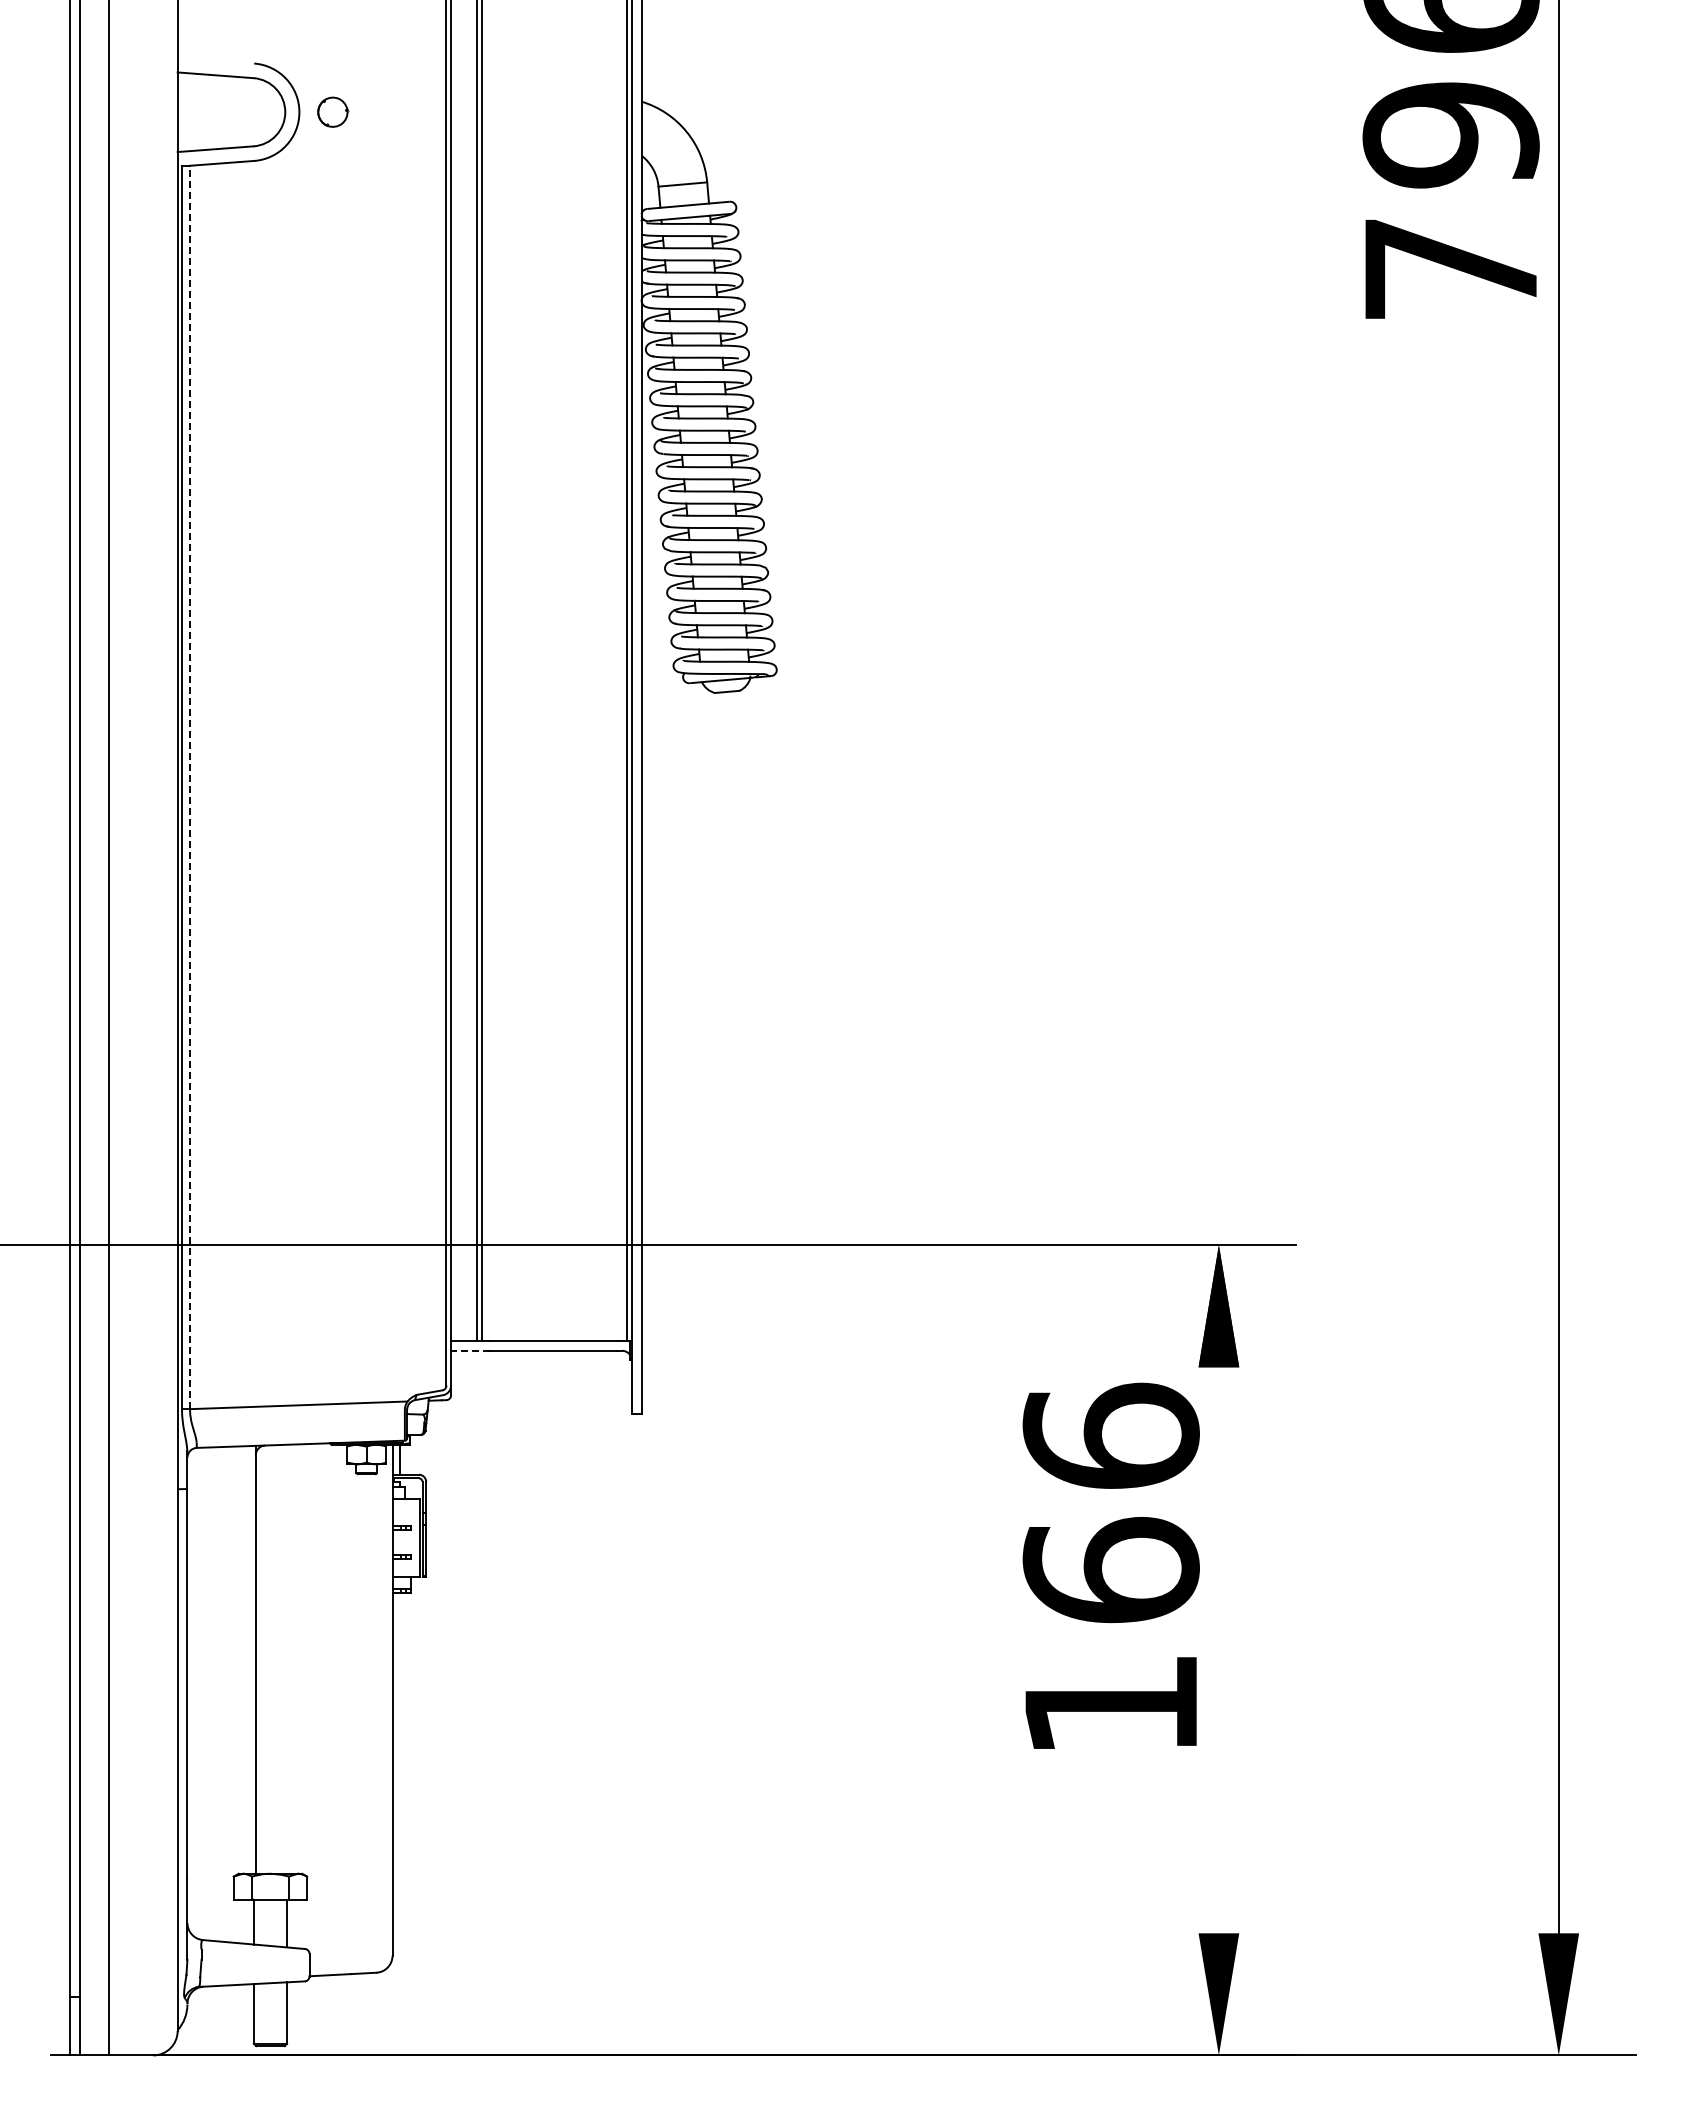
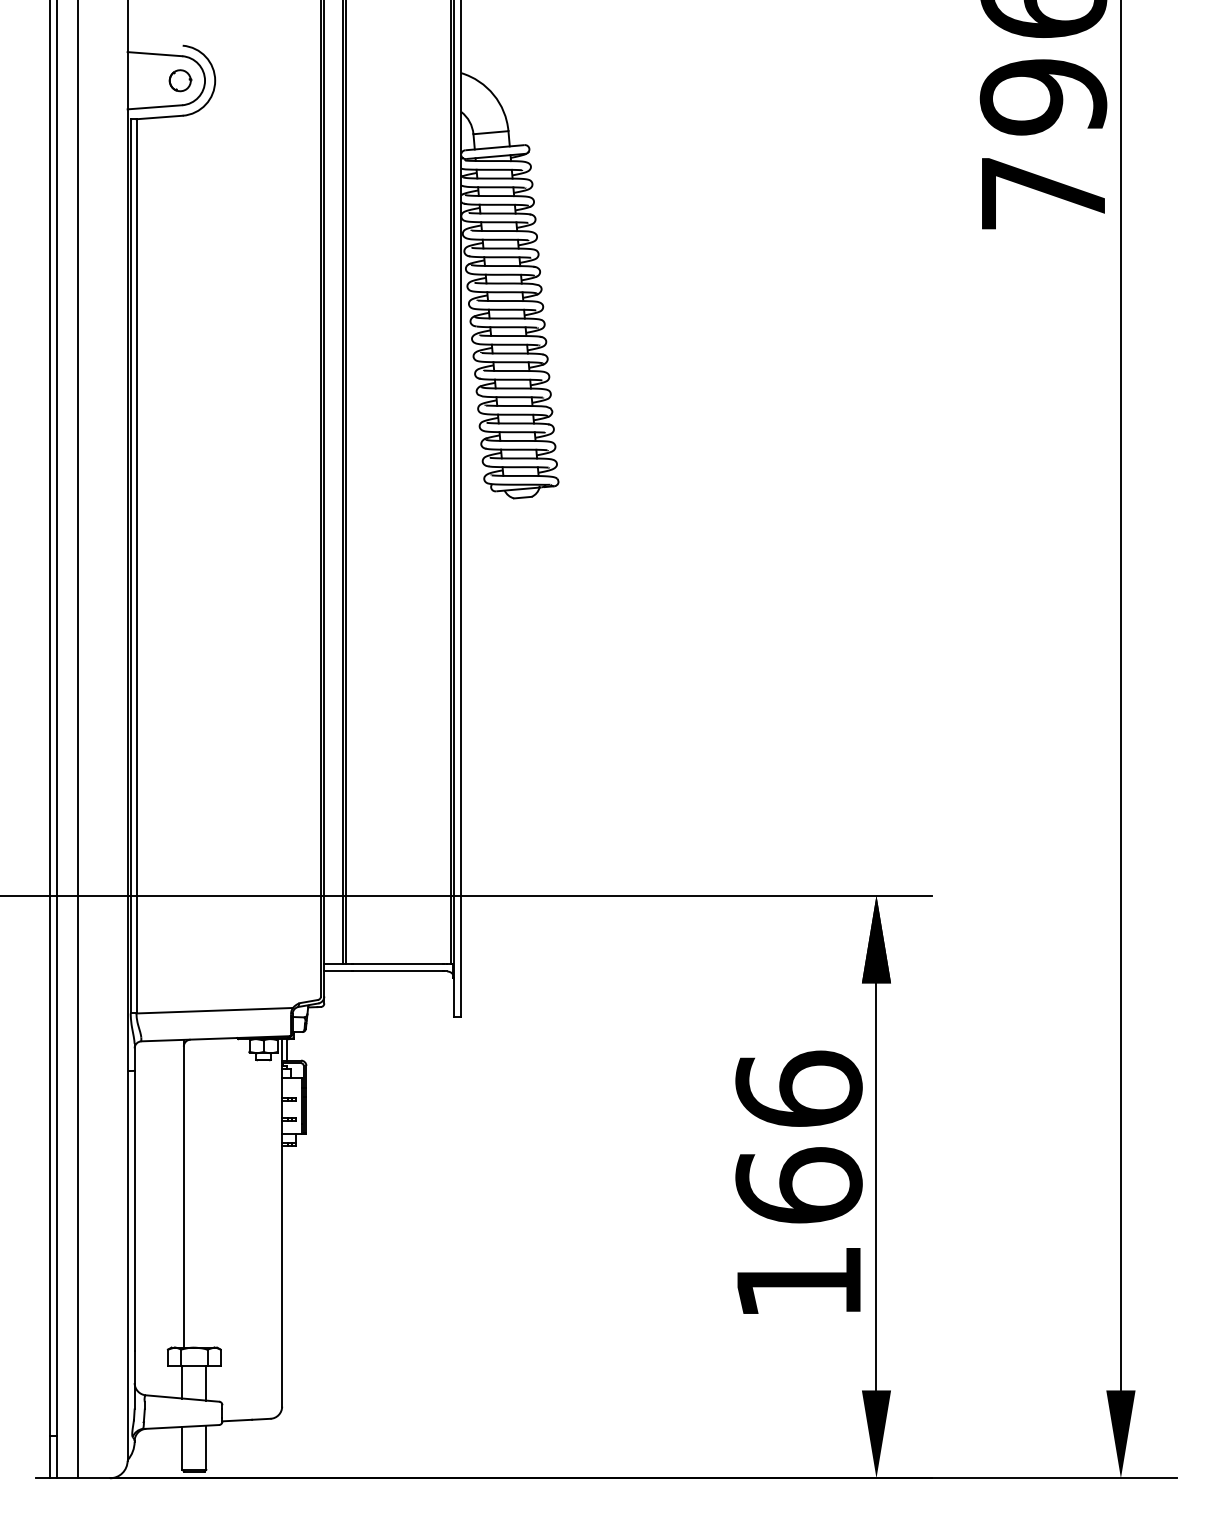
part: (333, 111) -> (180, 80), moved
line: (190, 787) -> (136, 566), dashed -> solid
line: (469, 1350) -> (337, 971), dashed -> solid
text: (1110, 1565) -> (798, 1182), moved
line: (1218, 1650) -> (876, 1187), added

